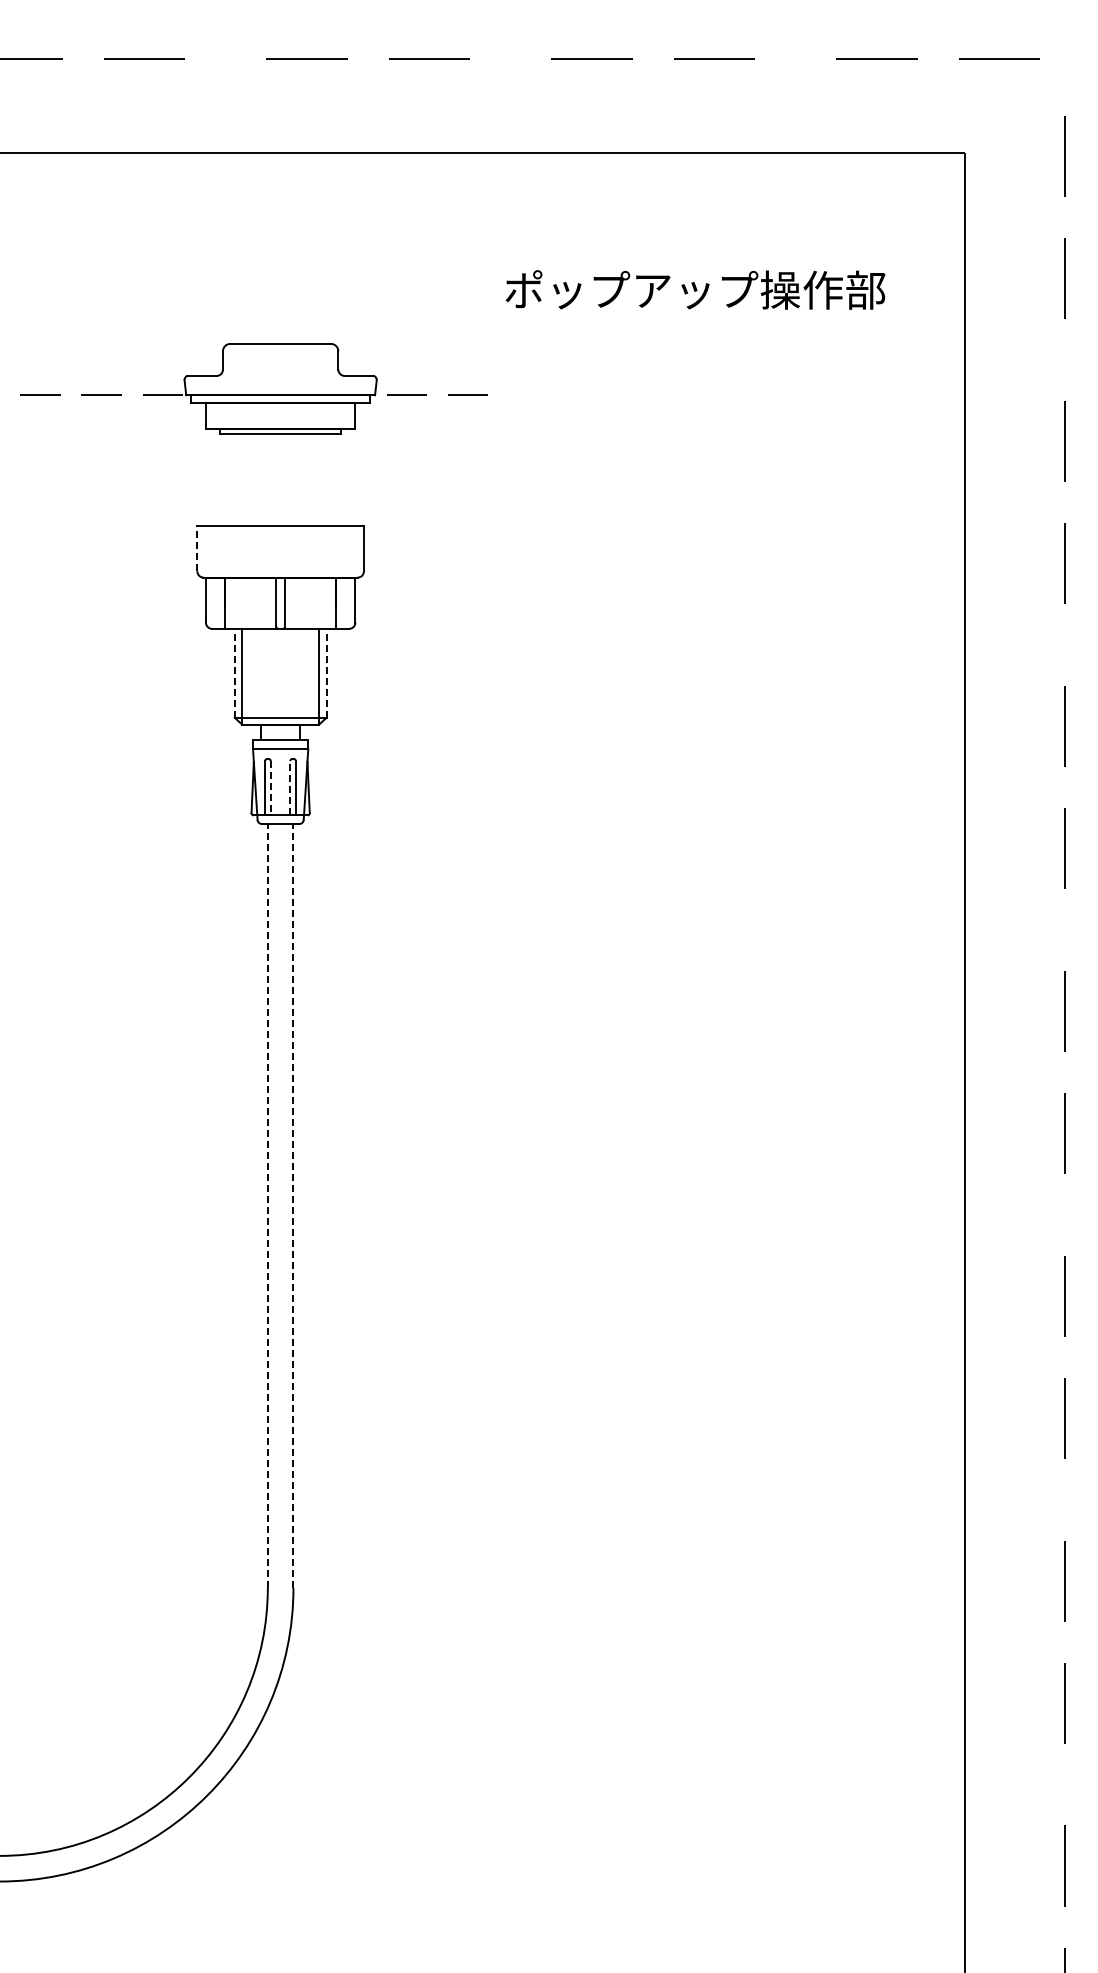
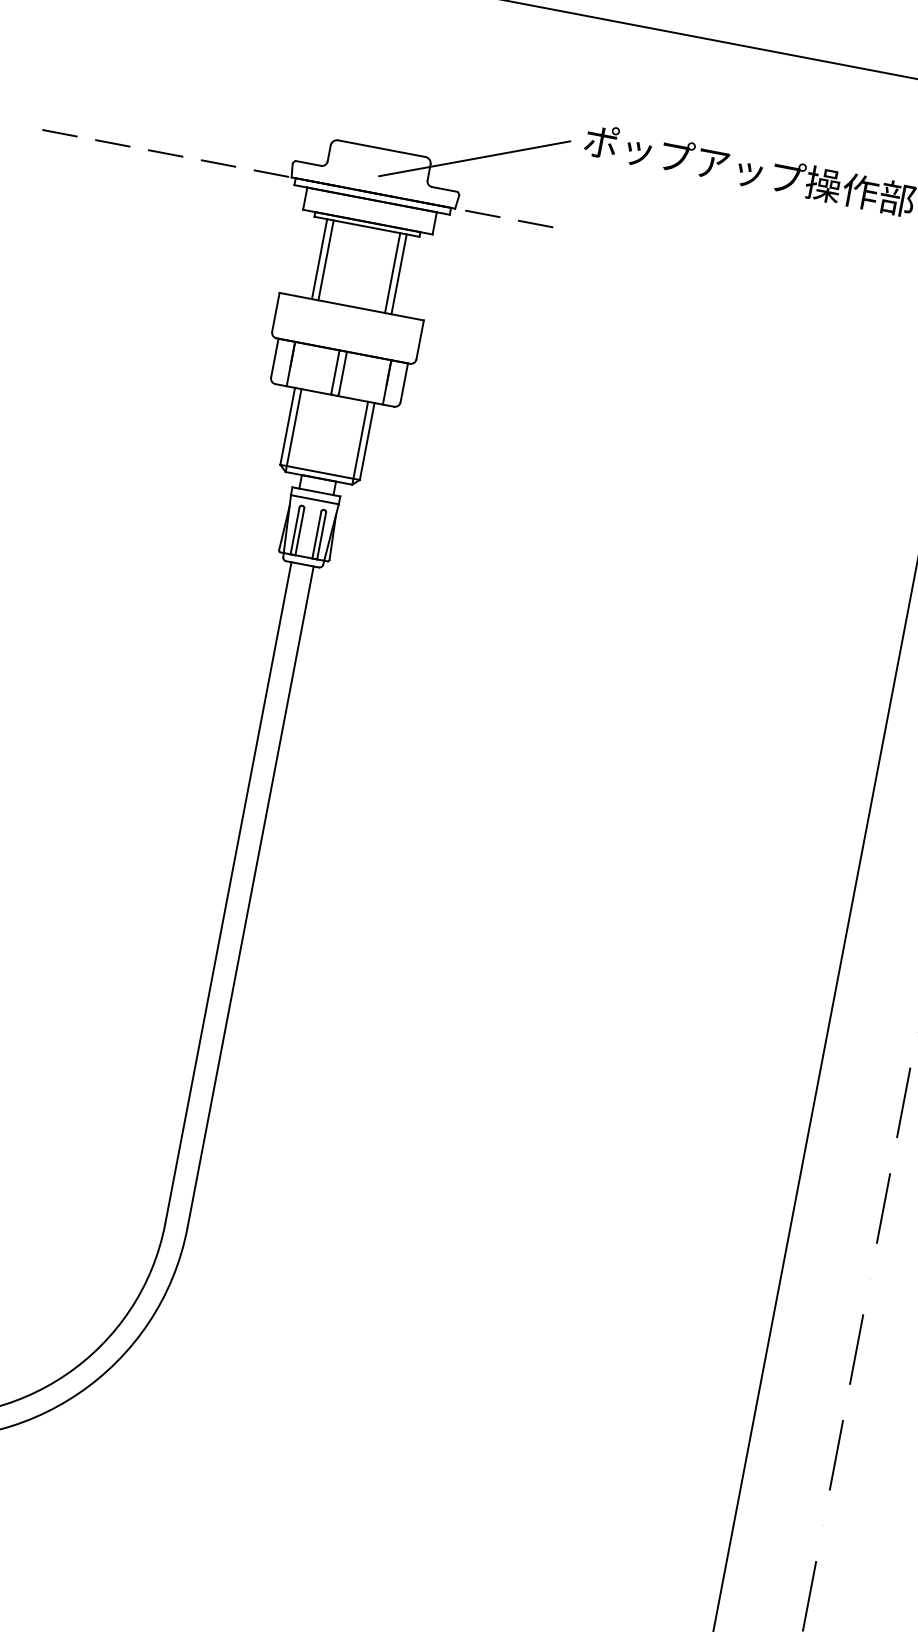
line: (385, 335) -> (474, 158), added
line: (234, 480) -> (319, 259), added
line: (242, 480) -> (326, 260), added
line: (319, 480) -> (392, 273), added
line: (326, 480) -> (399, 274), added
line: (197, 548) -> (276, 312), dashed -> solid
line: (234, 672) -> (287, 425), dashed -> solid
line: (326, 672) -> (367, 440), dashed -> solid
line: (290, 787) -> (317, 534), dashed -> solid
line: (270, 788) -> (299, 531), dashed -> solid
line: (267, 1205) -> (228, 892), dashed -> solid
line: (293, 1205) -> (250, 896), dashed -> solid

